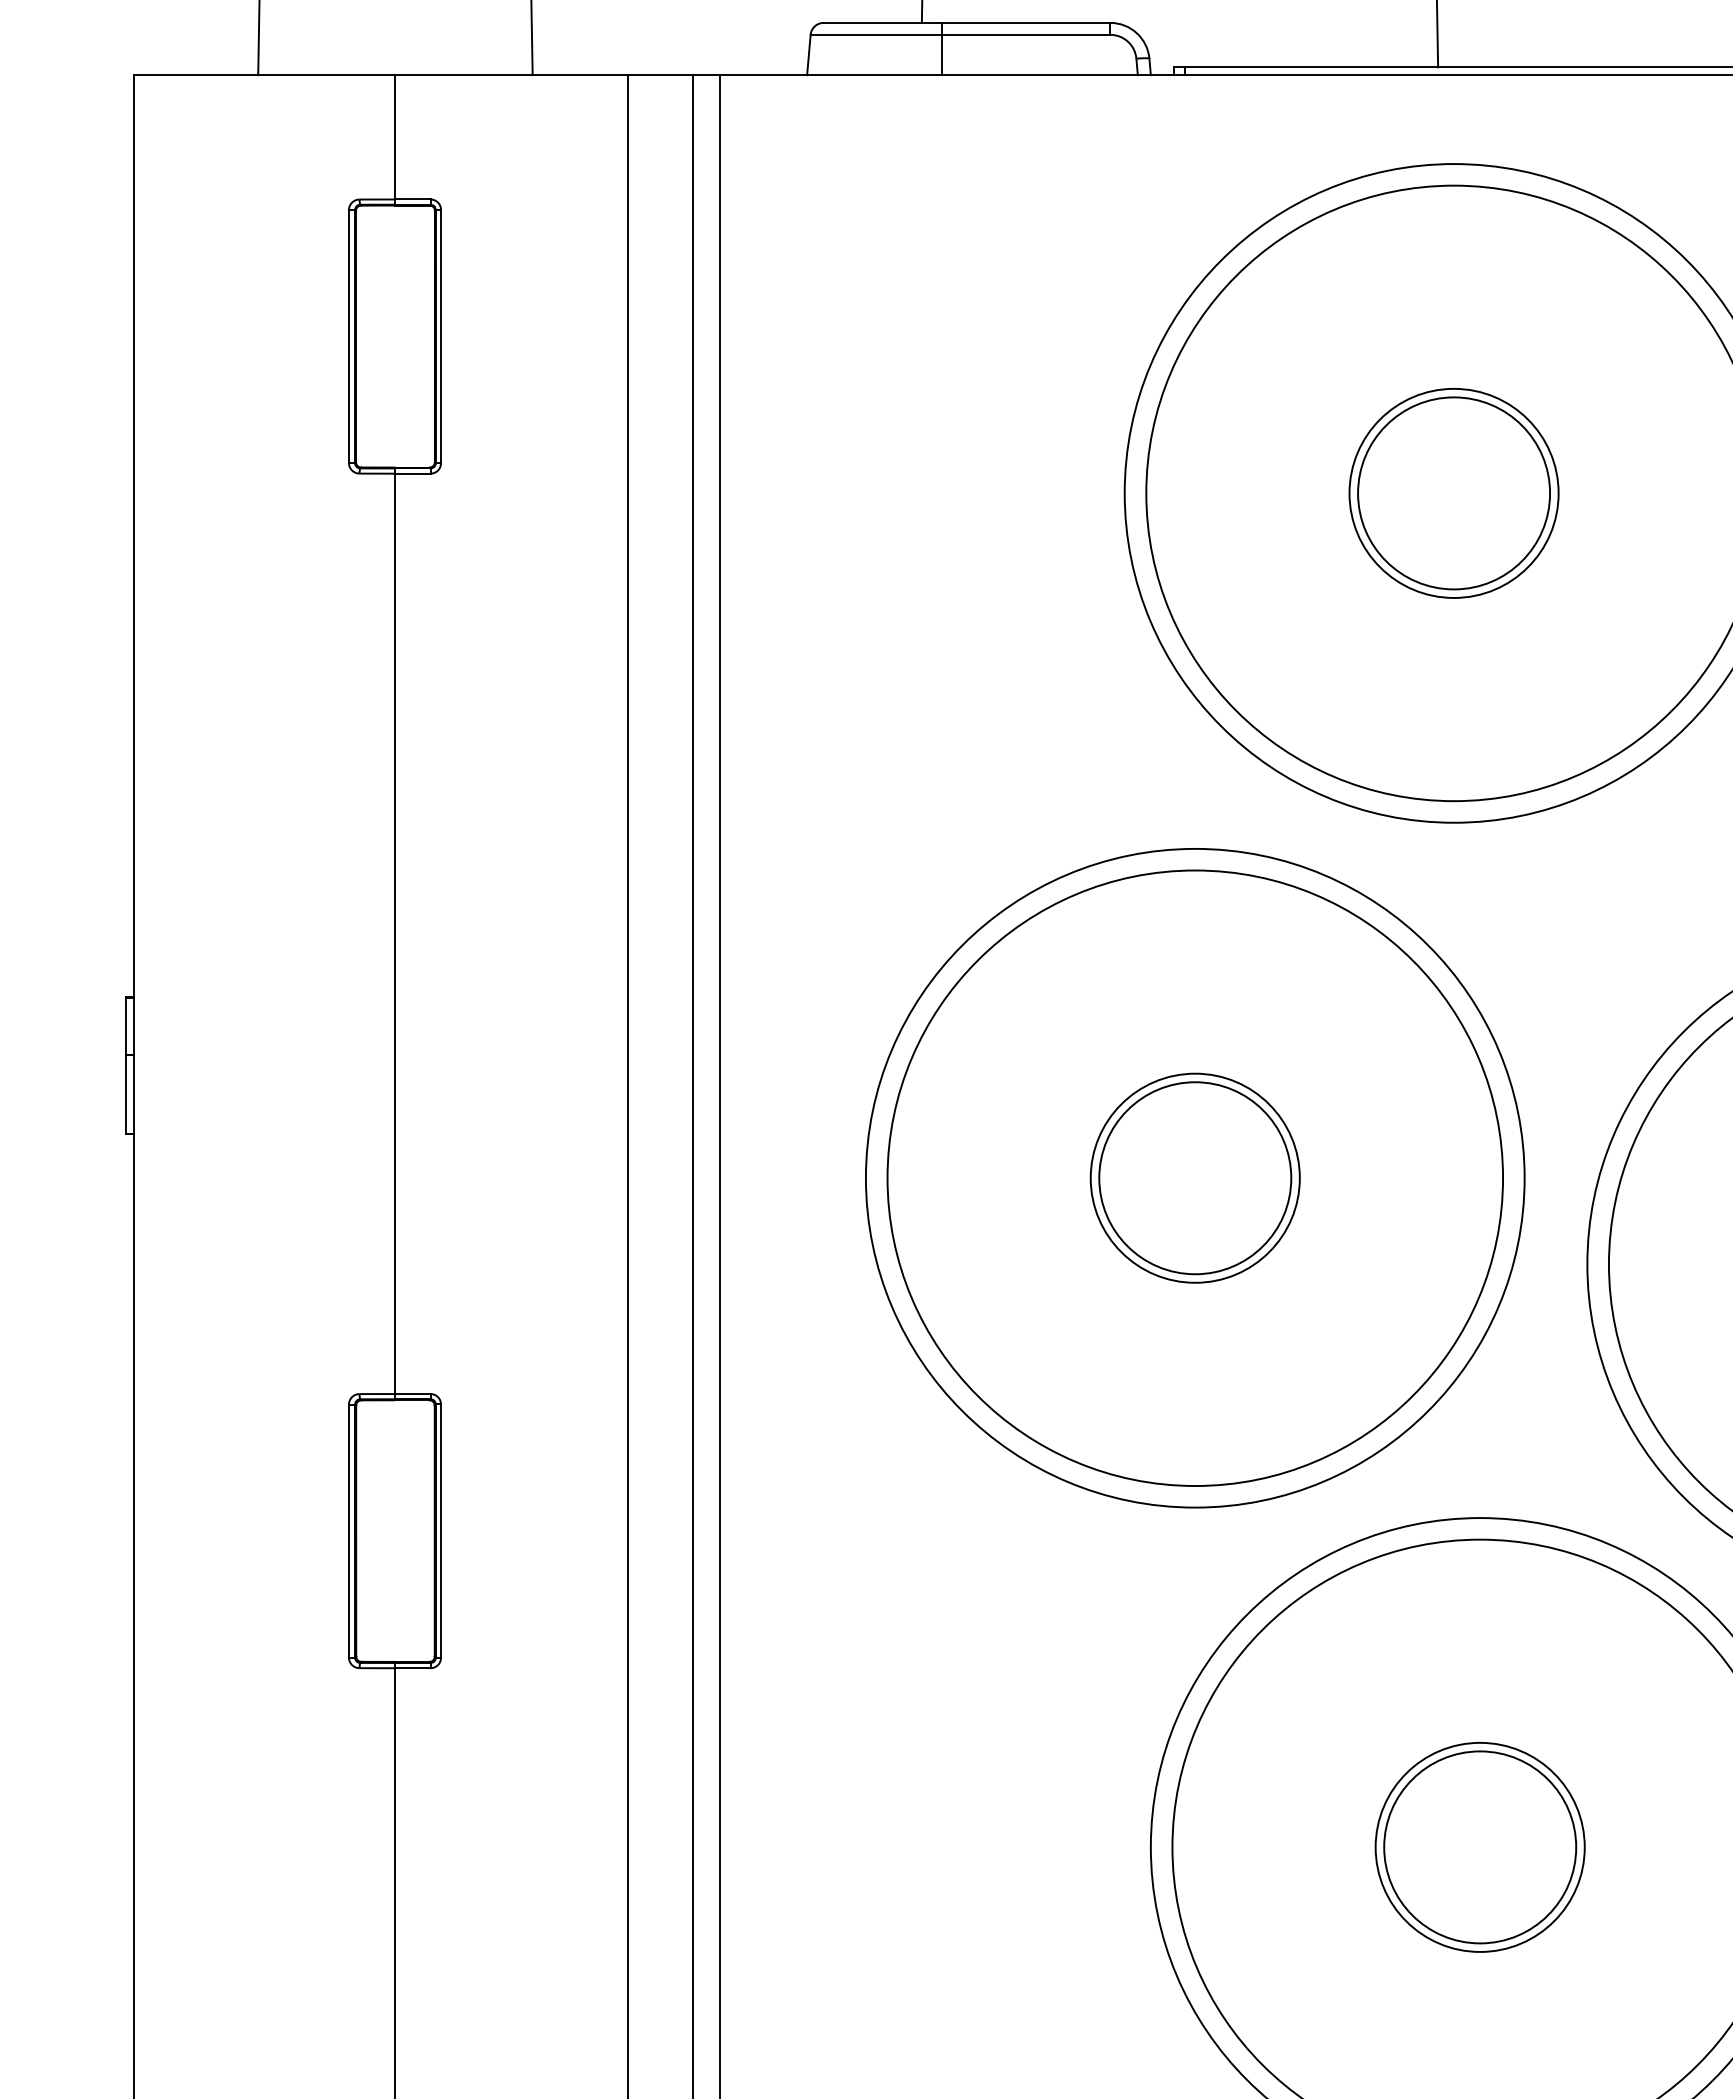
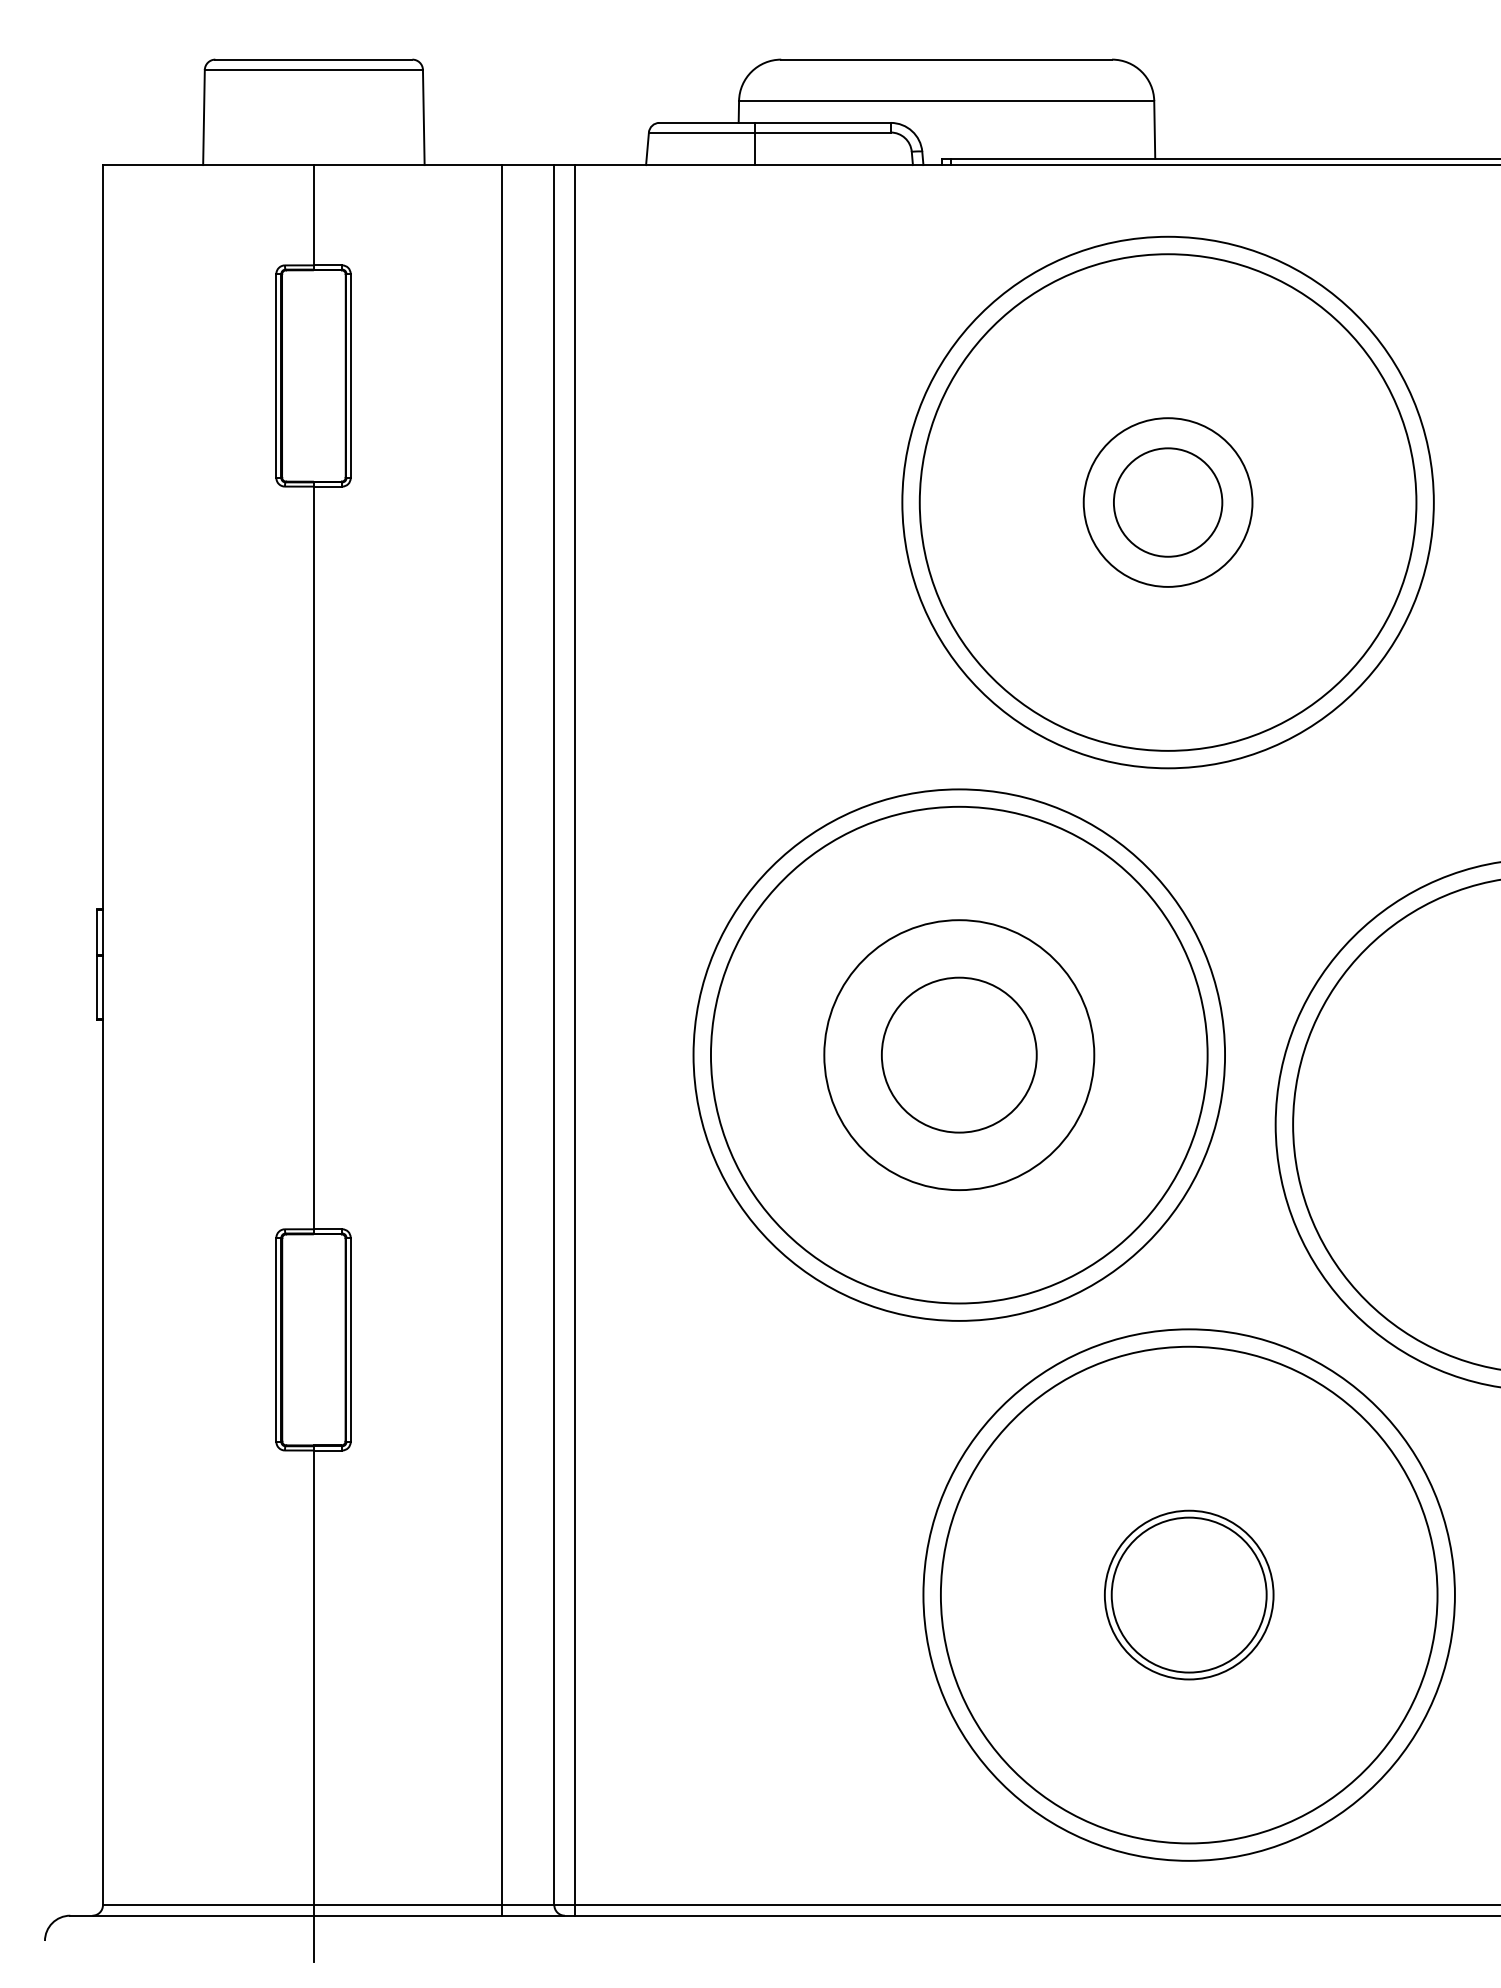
circle: (1453, 493) -> (1167, 502), size x0.7
circle: (1194, 1177) -> (958, 1054), size x1.6

